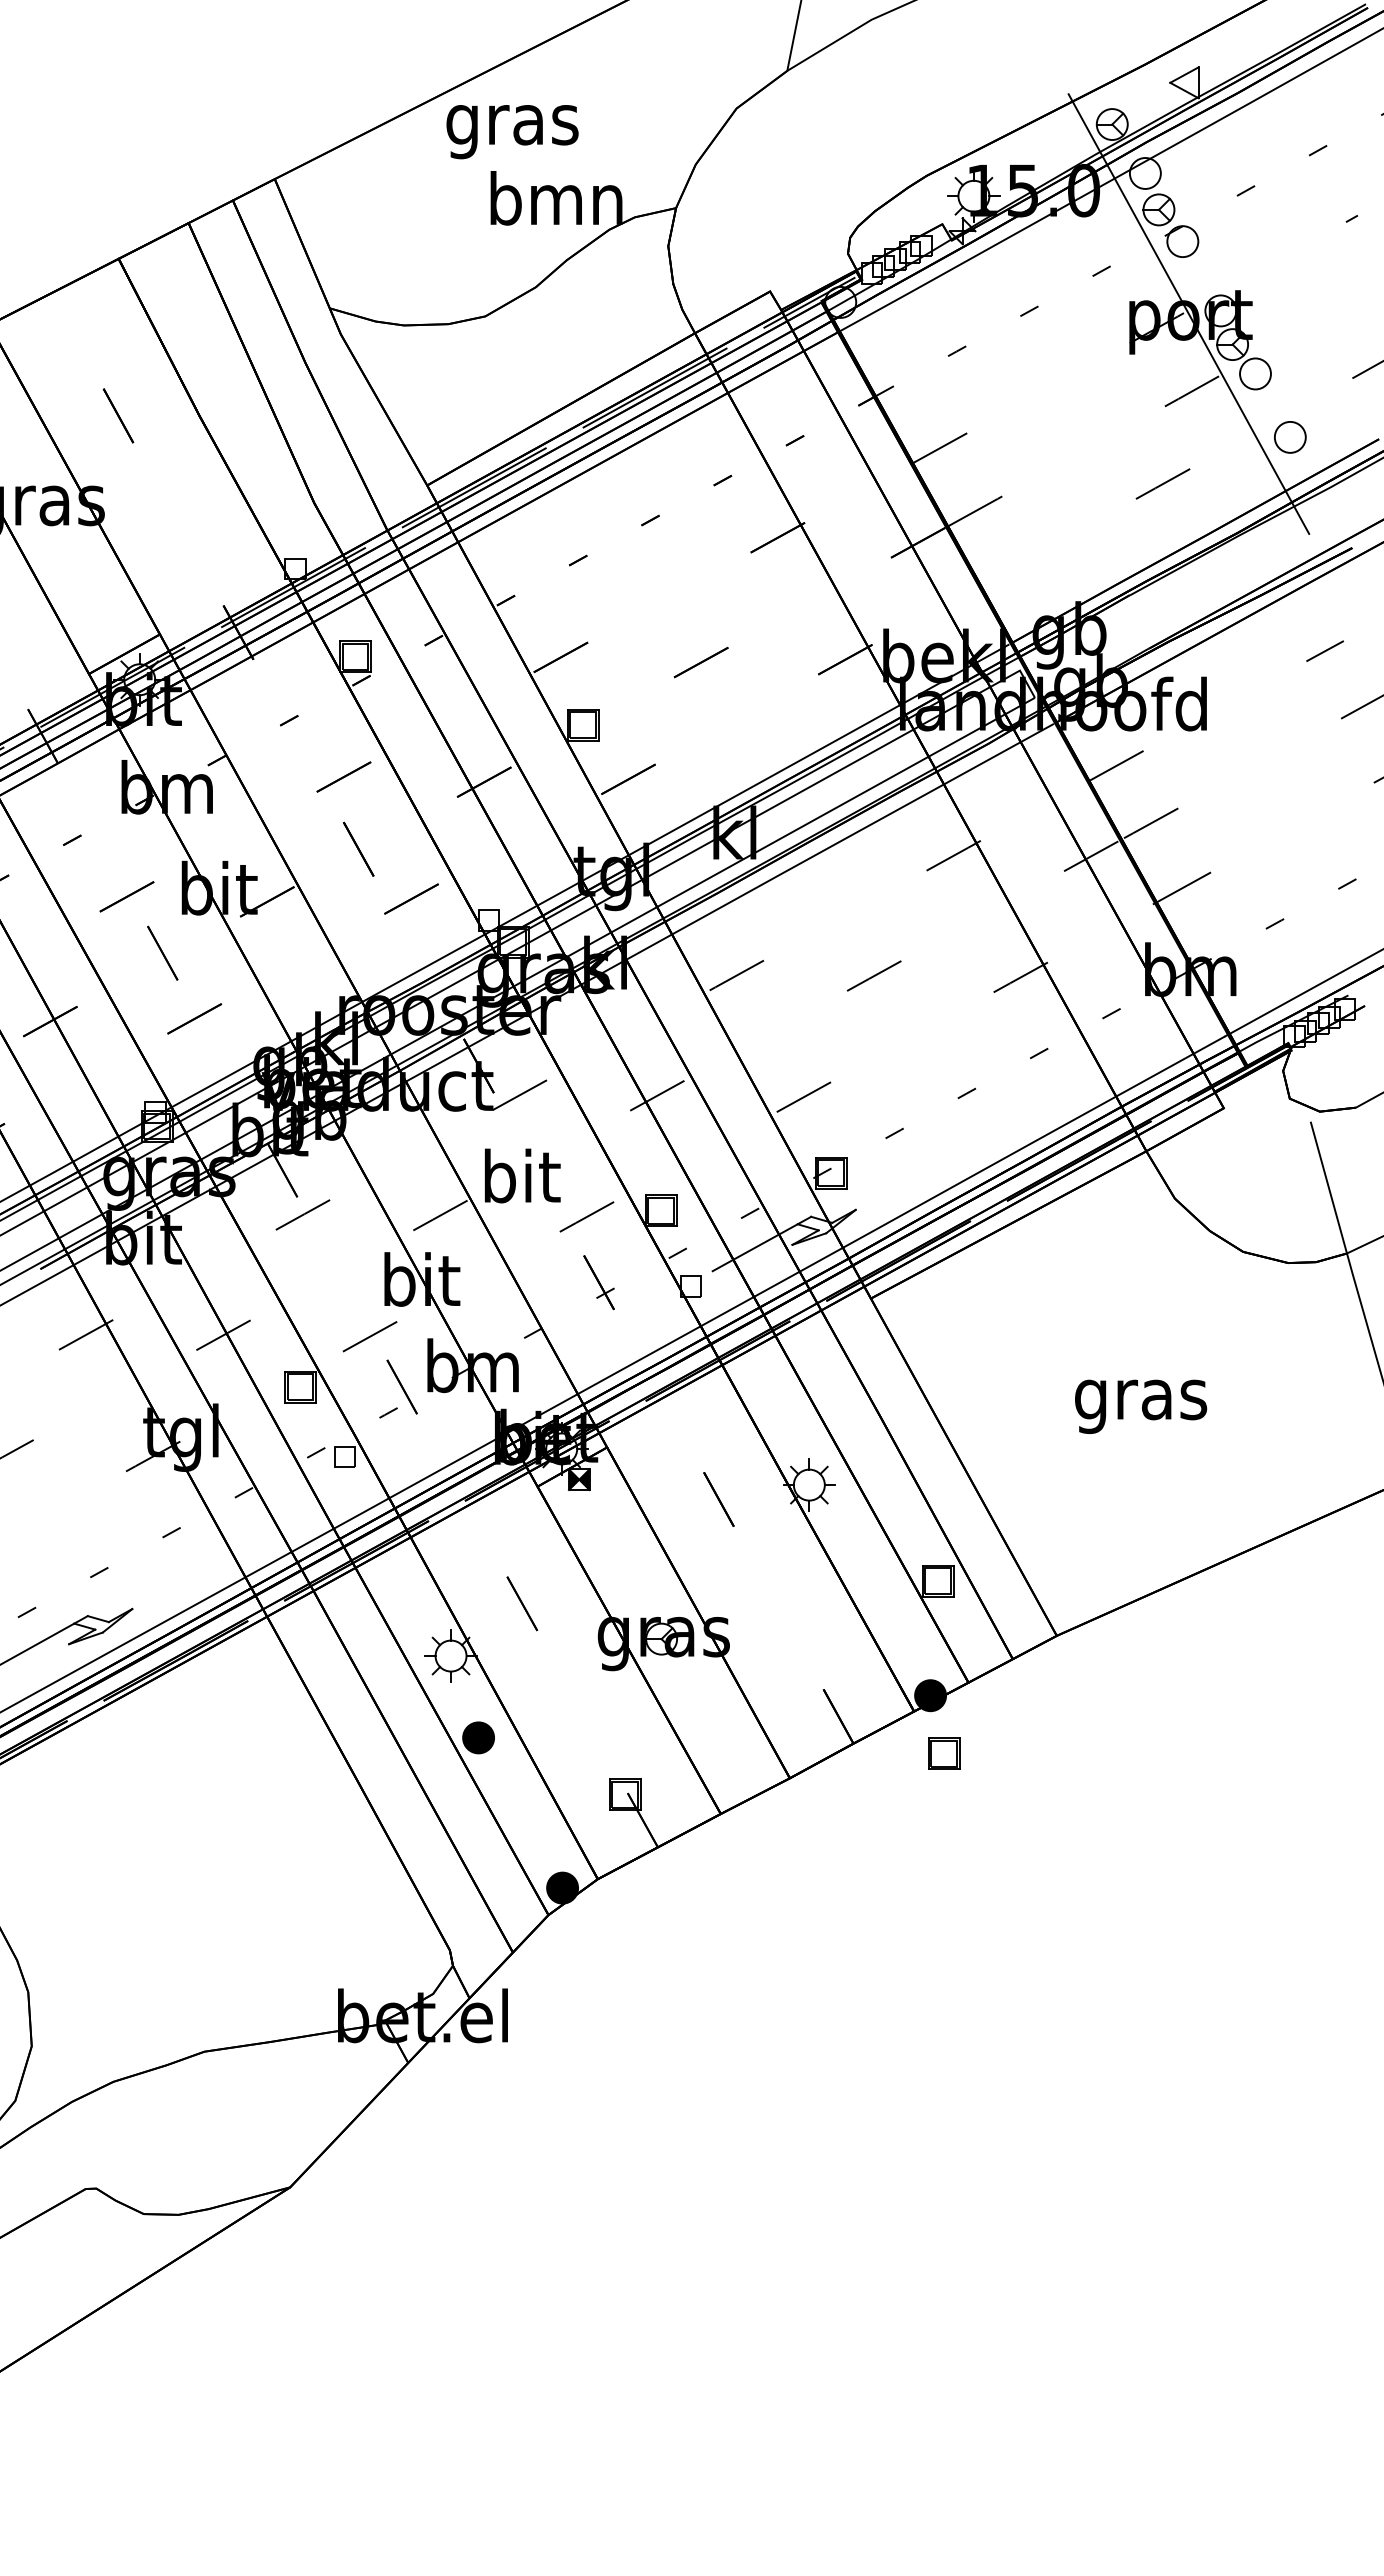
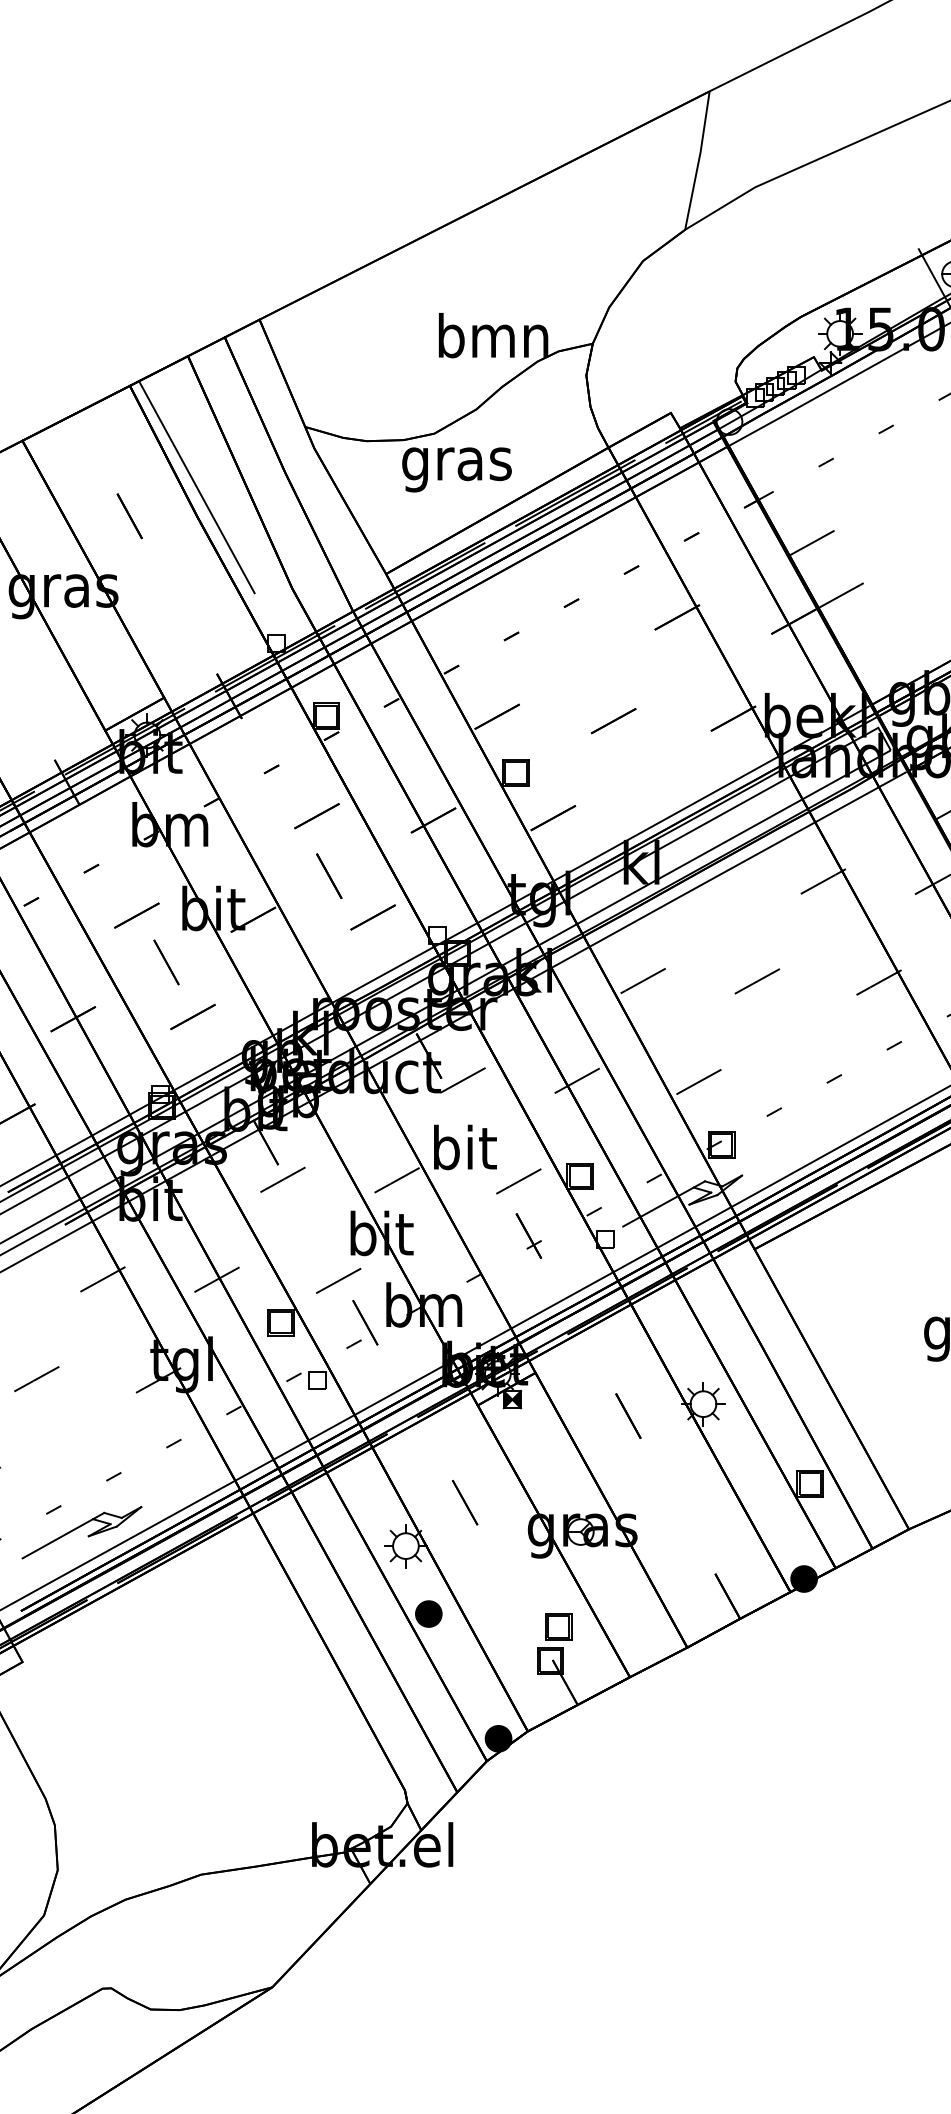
text: (512, 132) -> (456, 470), moved
line: (198, 380) -> (196, 486), added
part: (944, 1753) -> (559, 1627), moved

